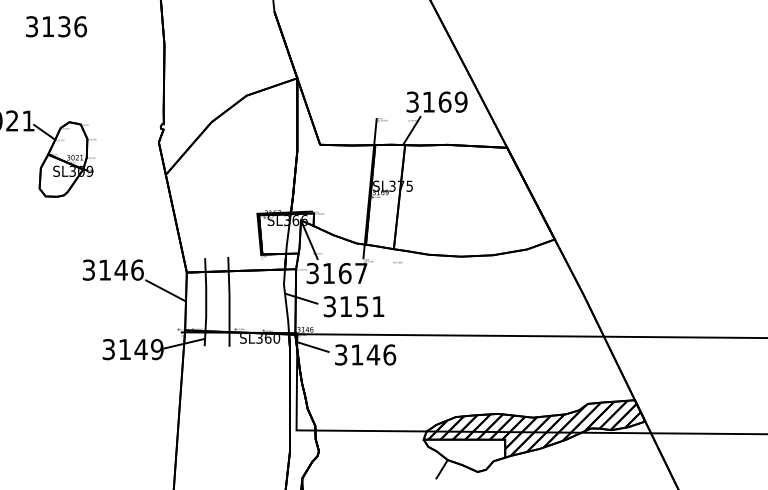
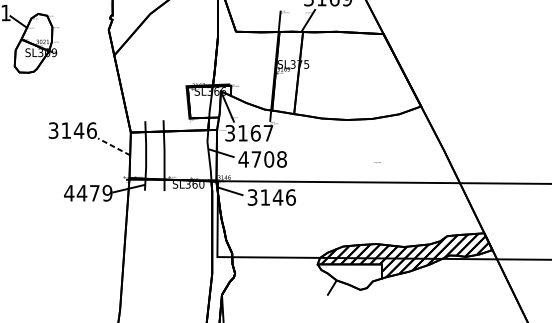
text: (397, 262) -> (377, 162), moved
line: (165, 290) -> (114, 146), solid -> dashed
text: (353, 306) -> (262, 159), 3151 -> 4708
text: (124, 349) -> (81, 193), 3149 -> 4479

